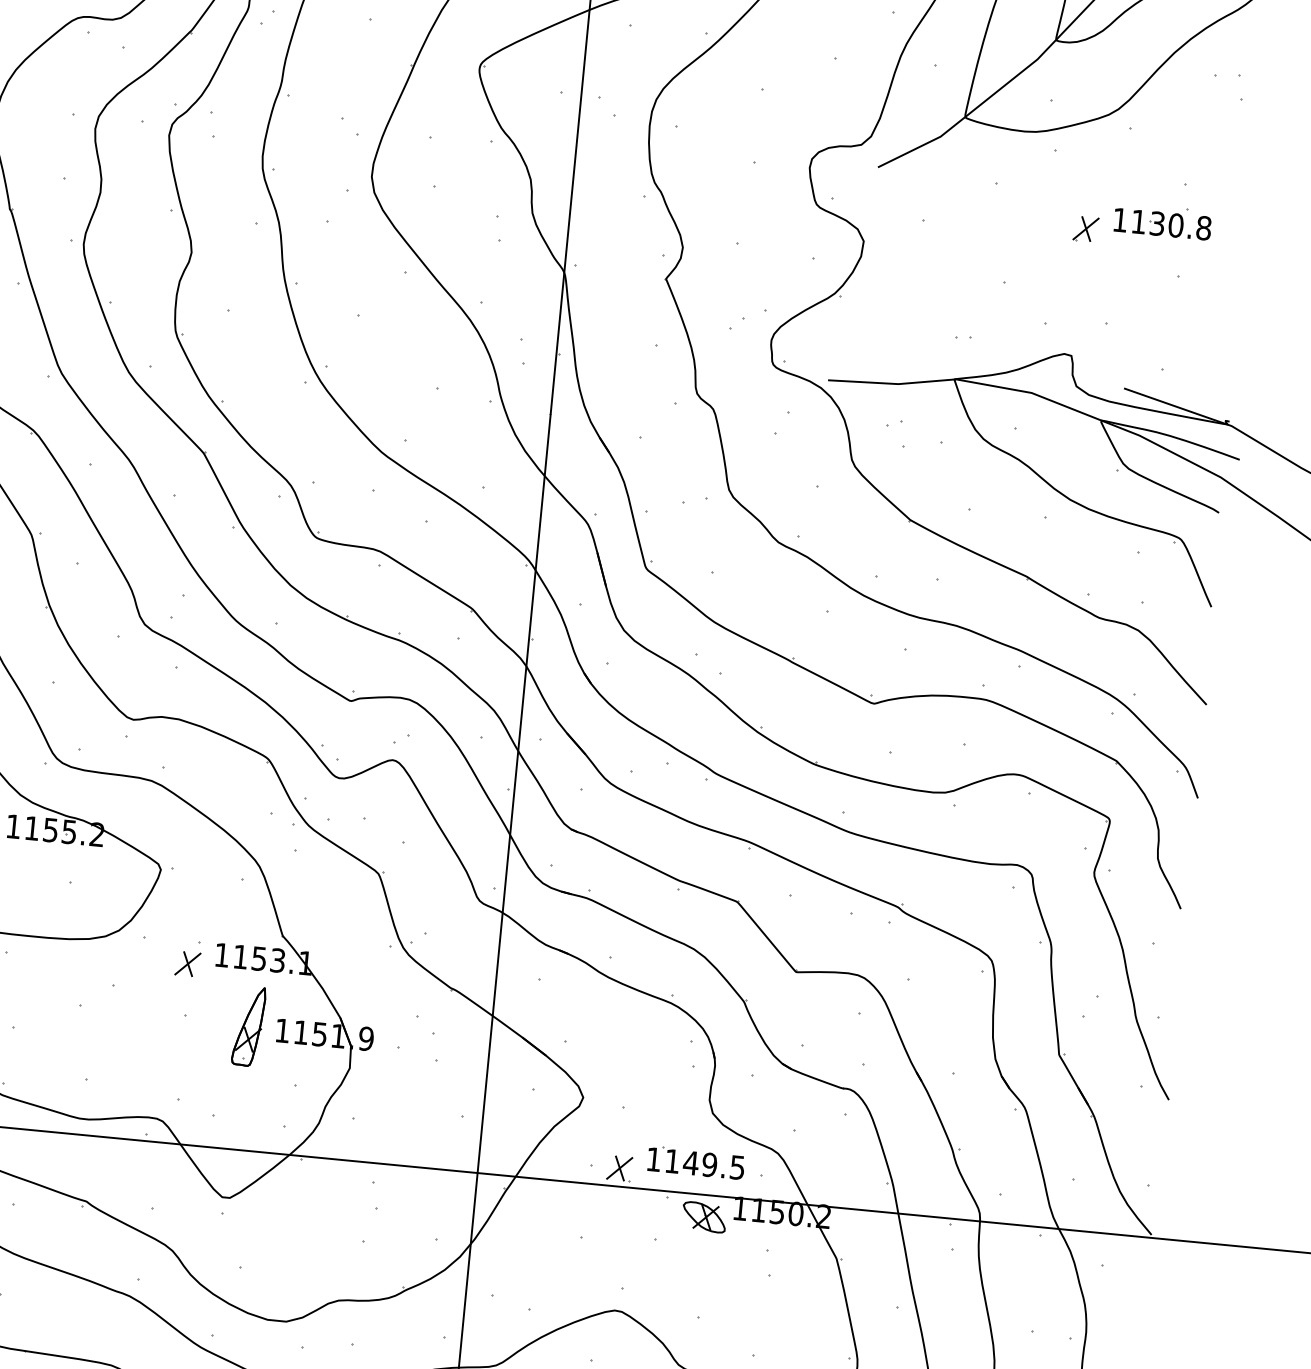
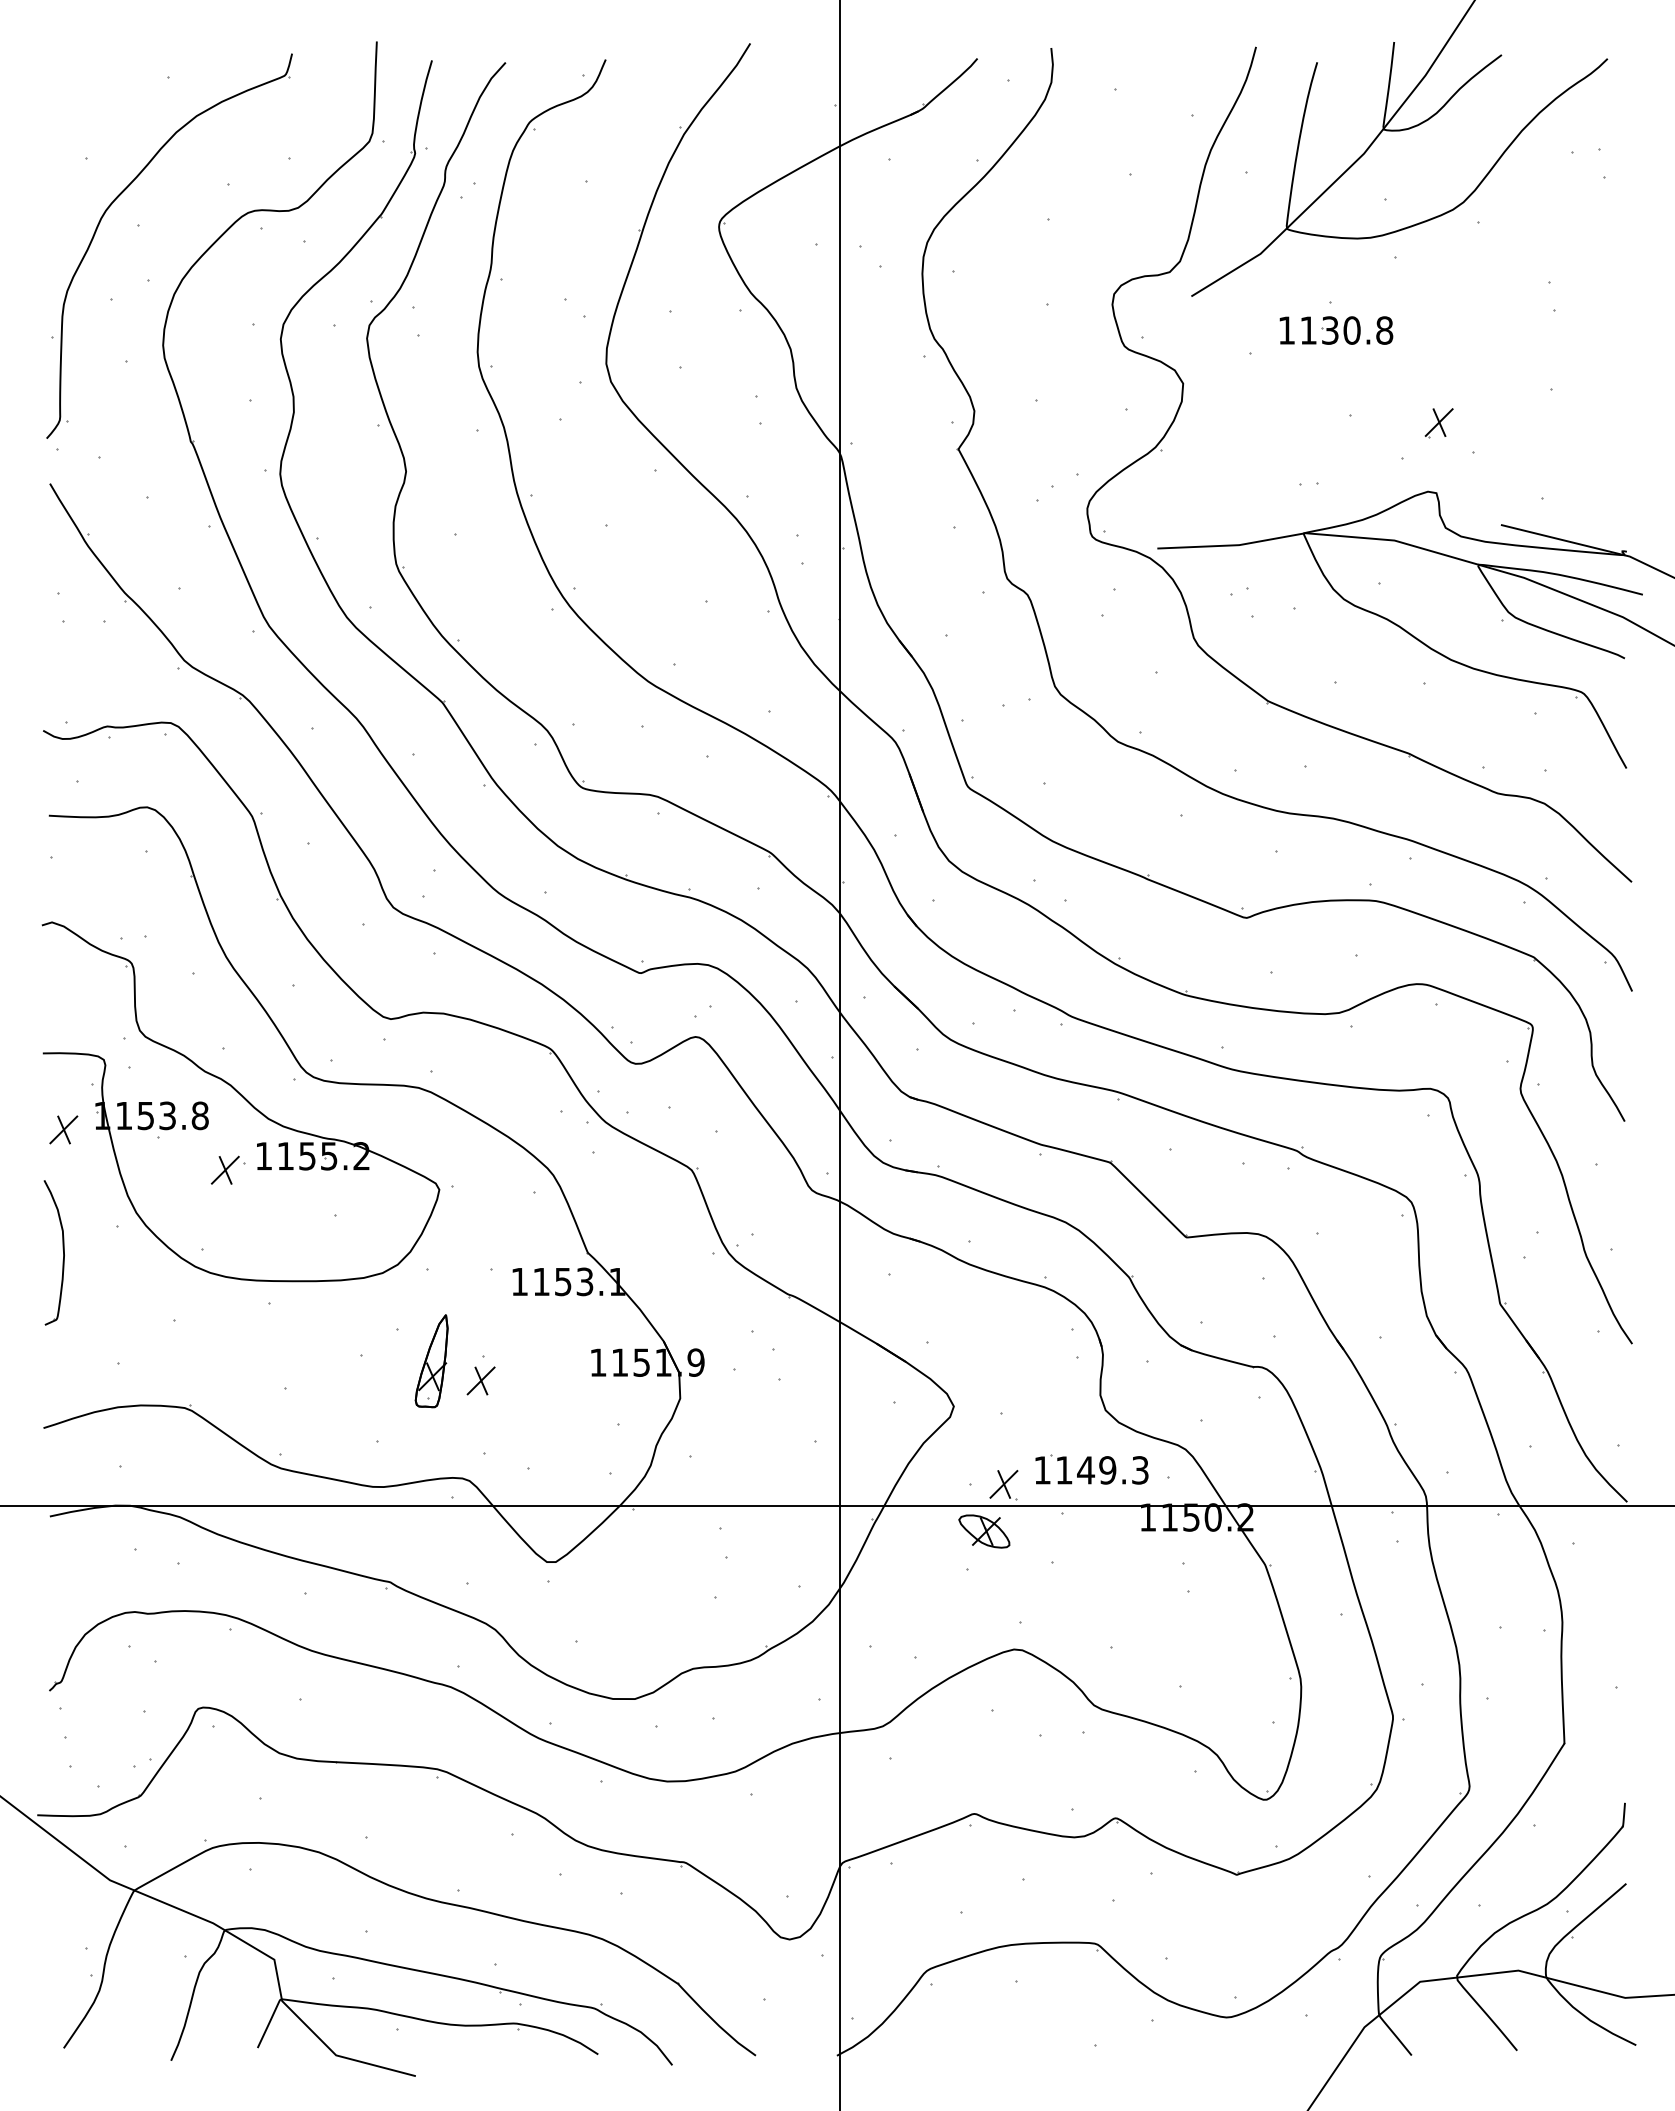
part: (1162, 224) -> (1336, 330), moved
part: (1085, 229) -> (1438, 423), moved
part: (187, 963) -> (480, 1380), moved
part: (248, 1026) -> (431, 1361), moved
text: (737, 1167) -> (1140, 1470), 1149.5 -> 1149.3
part: (704, 1217) -> (984, 1531), moved

